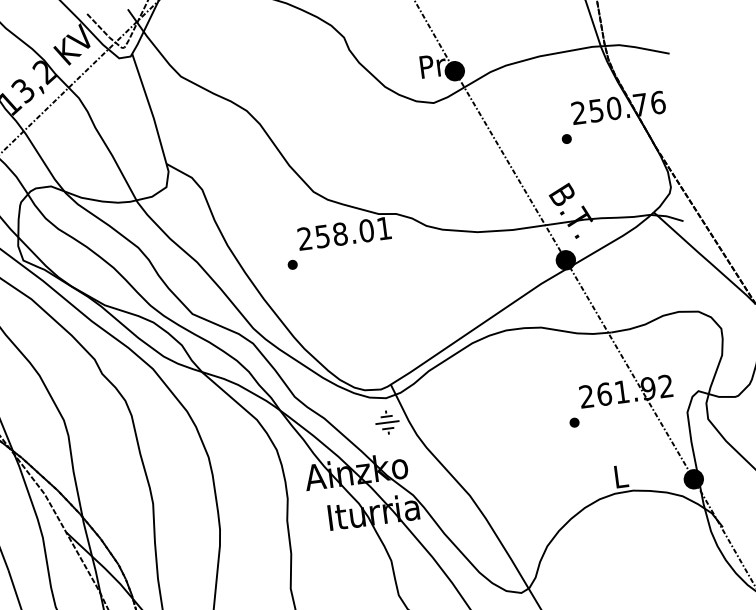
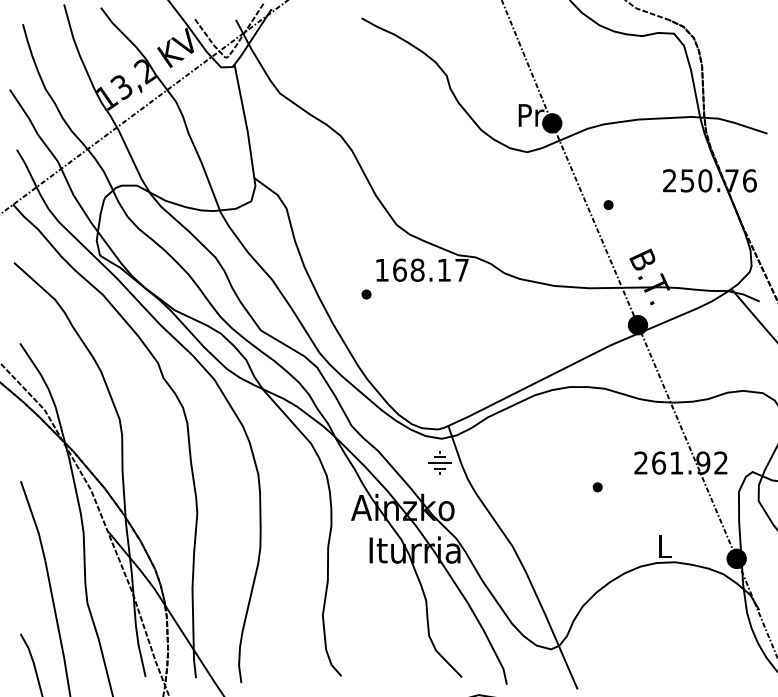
part: (566, 138) -> (608, 204), moved
text: (344, 232) -> (421, 269), 258.01 -> 168.17
part: (574, 422) -> (597, 487), moved

